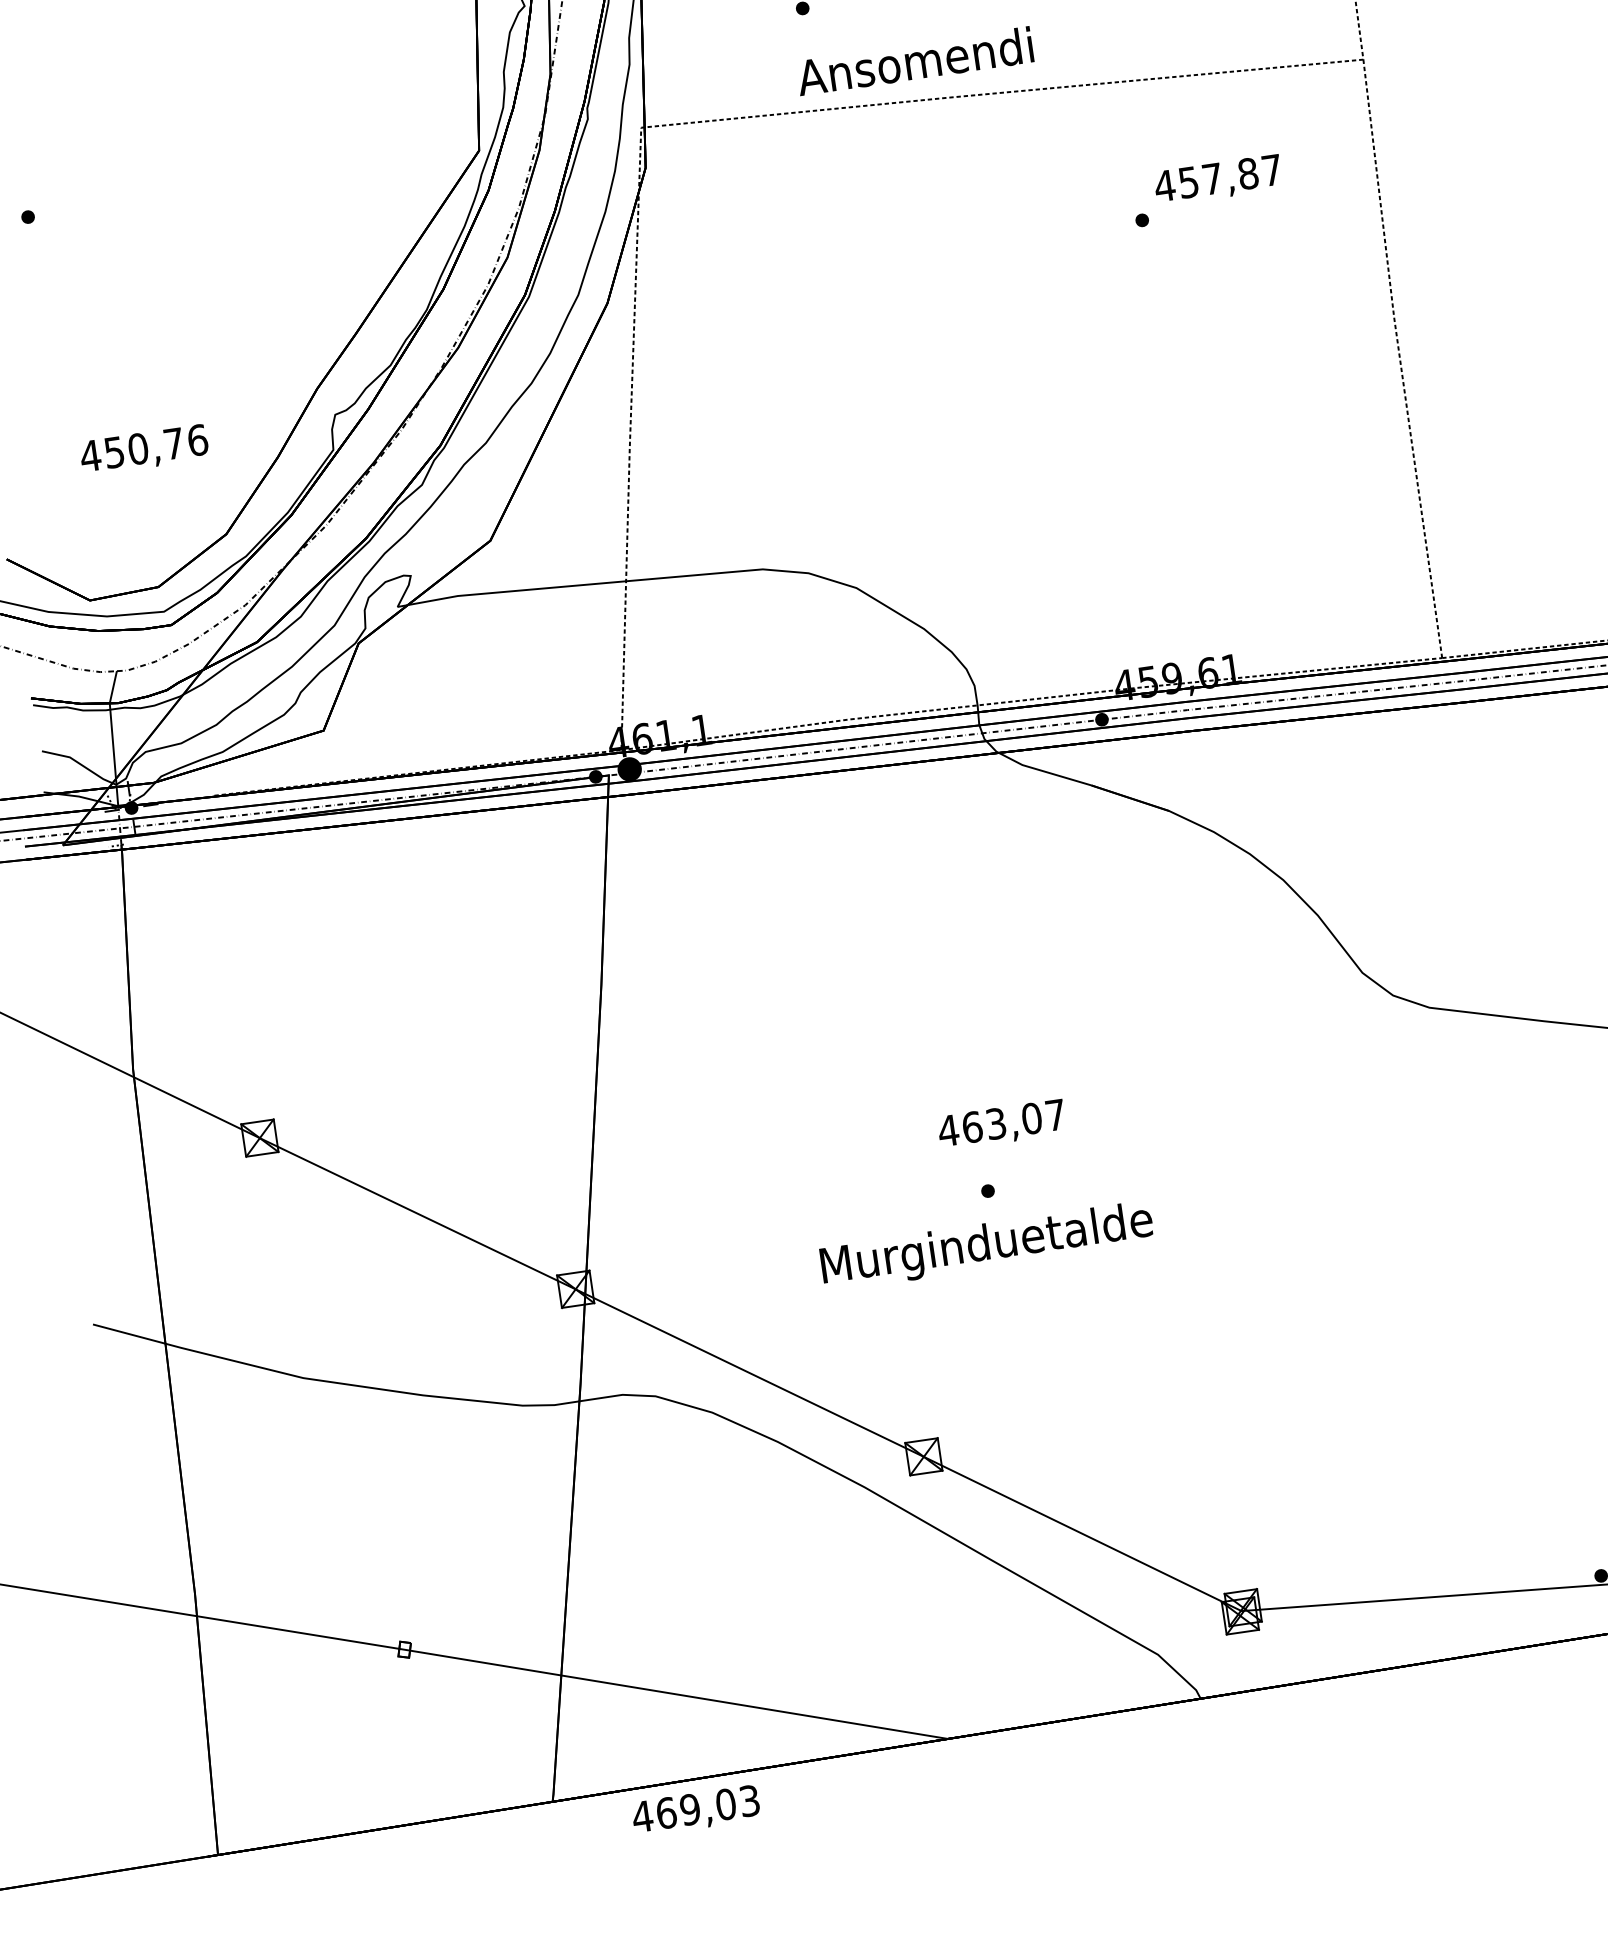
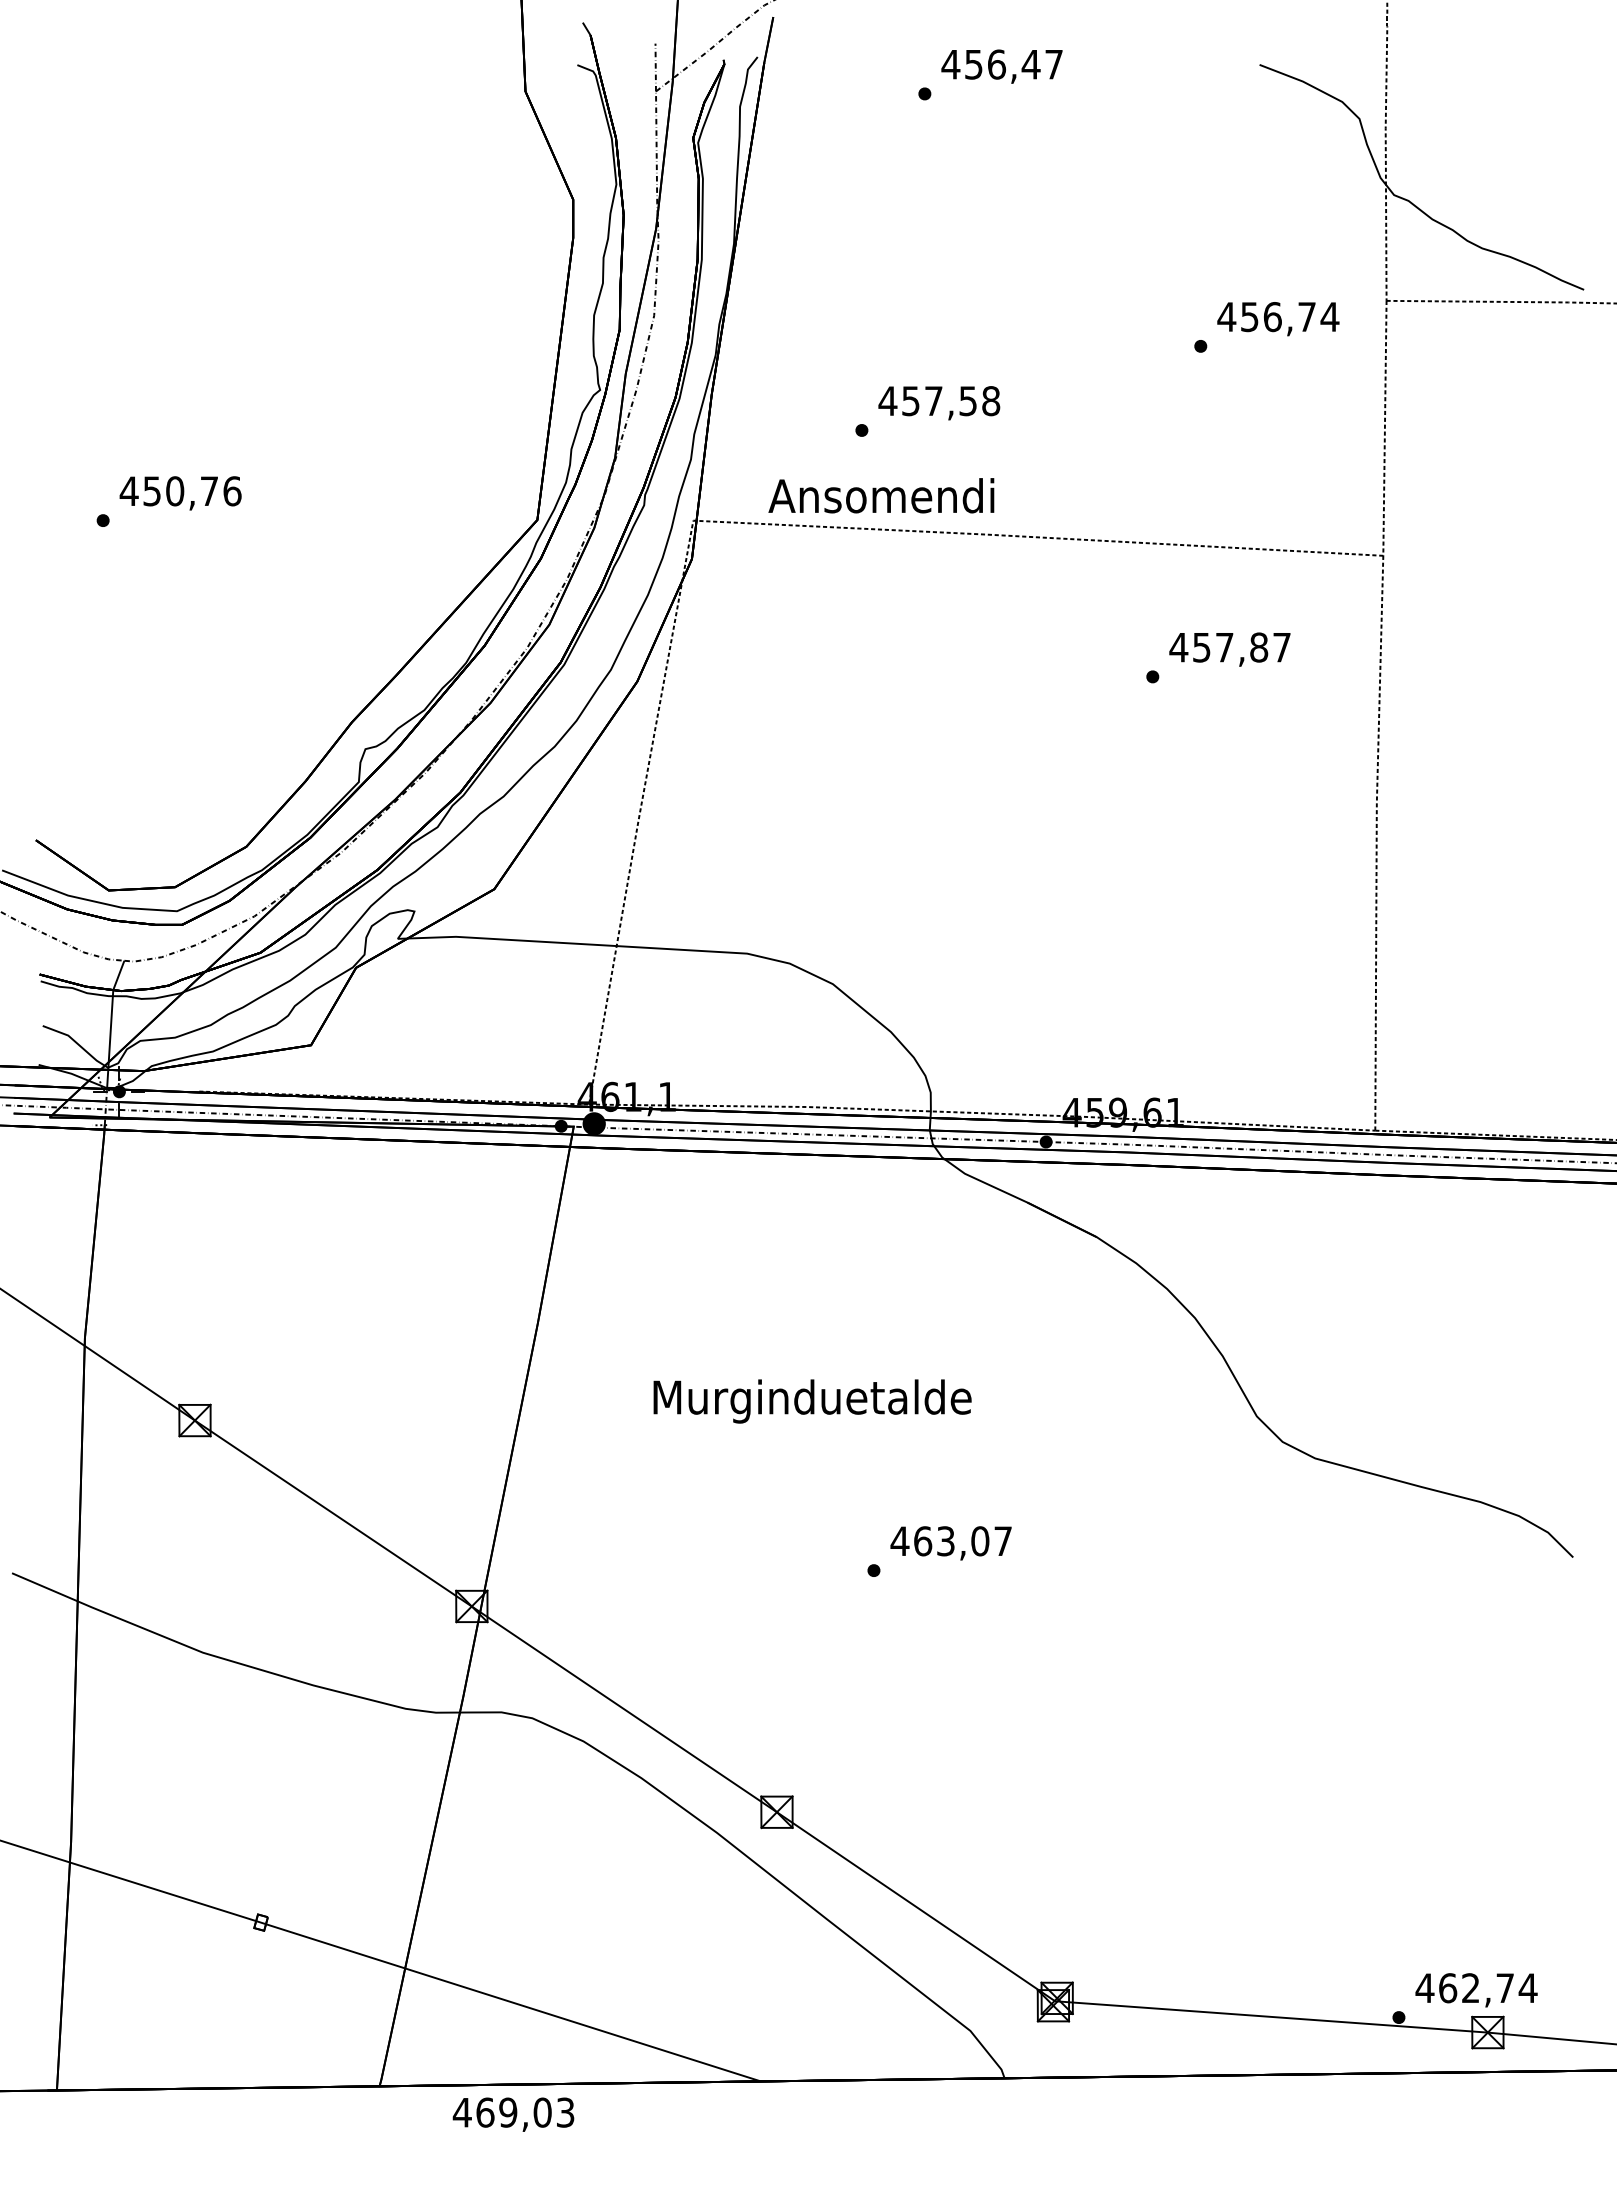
text: (915, 61) -> (881, 495), moved
text: (144, 450) -> (180, 493), moved
text: (1001, 1125) -> (950, 1543), moved
text: (987, 1246) -> (812, 1401), moved

